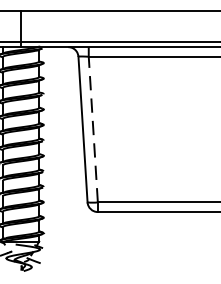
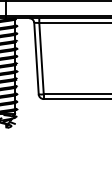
line: (93, 129) -> (41, 58), dashed -> solid

